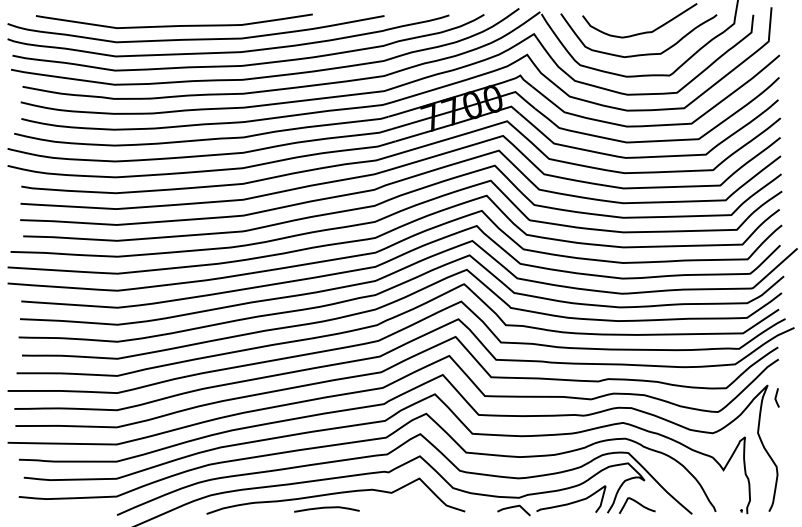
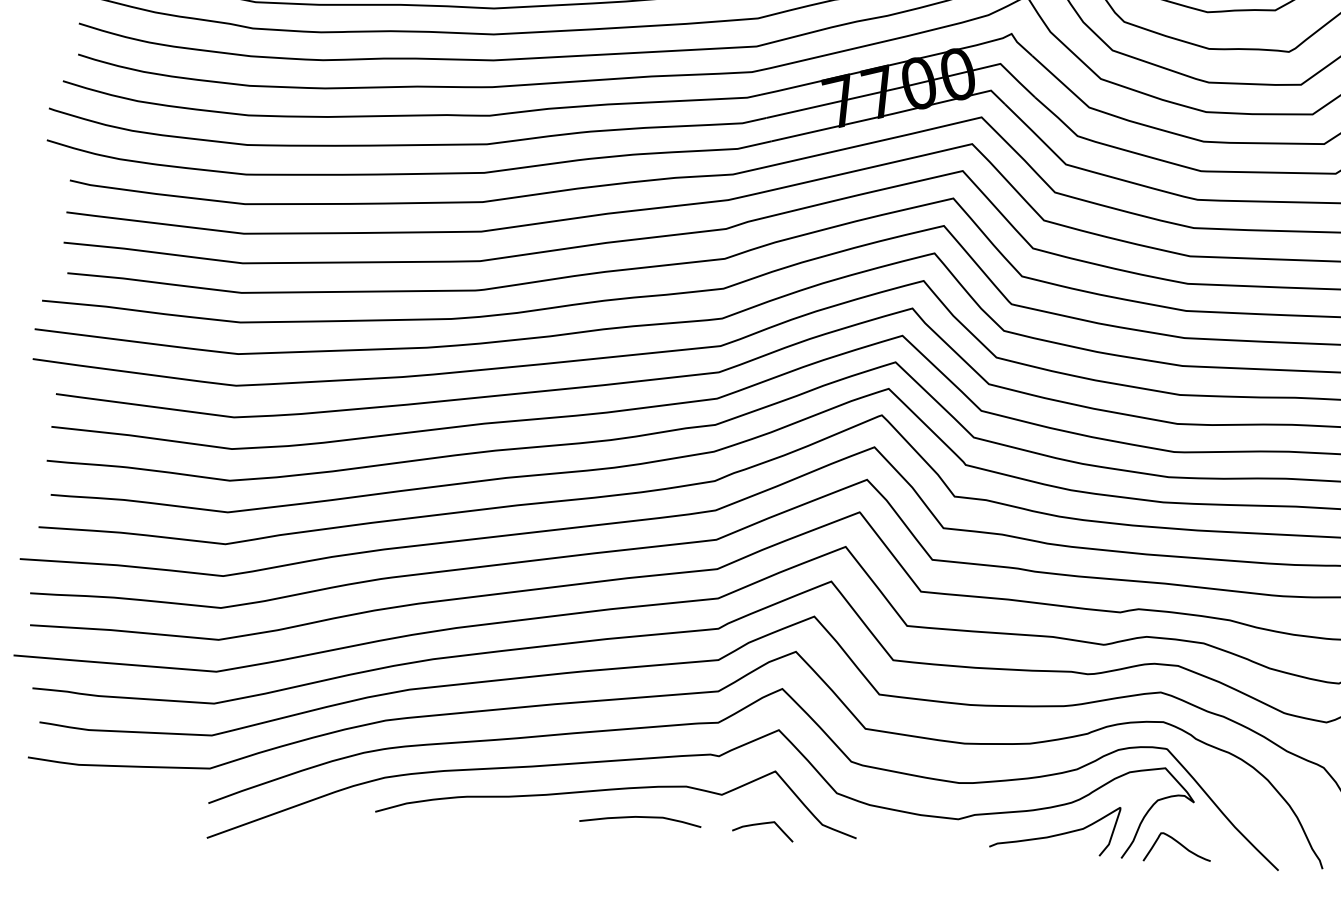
curve: (326, 508) -> (639, 818), moved
curve: (511, 508) -> (758, 826), moved

